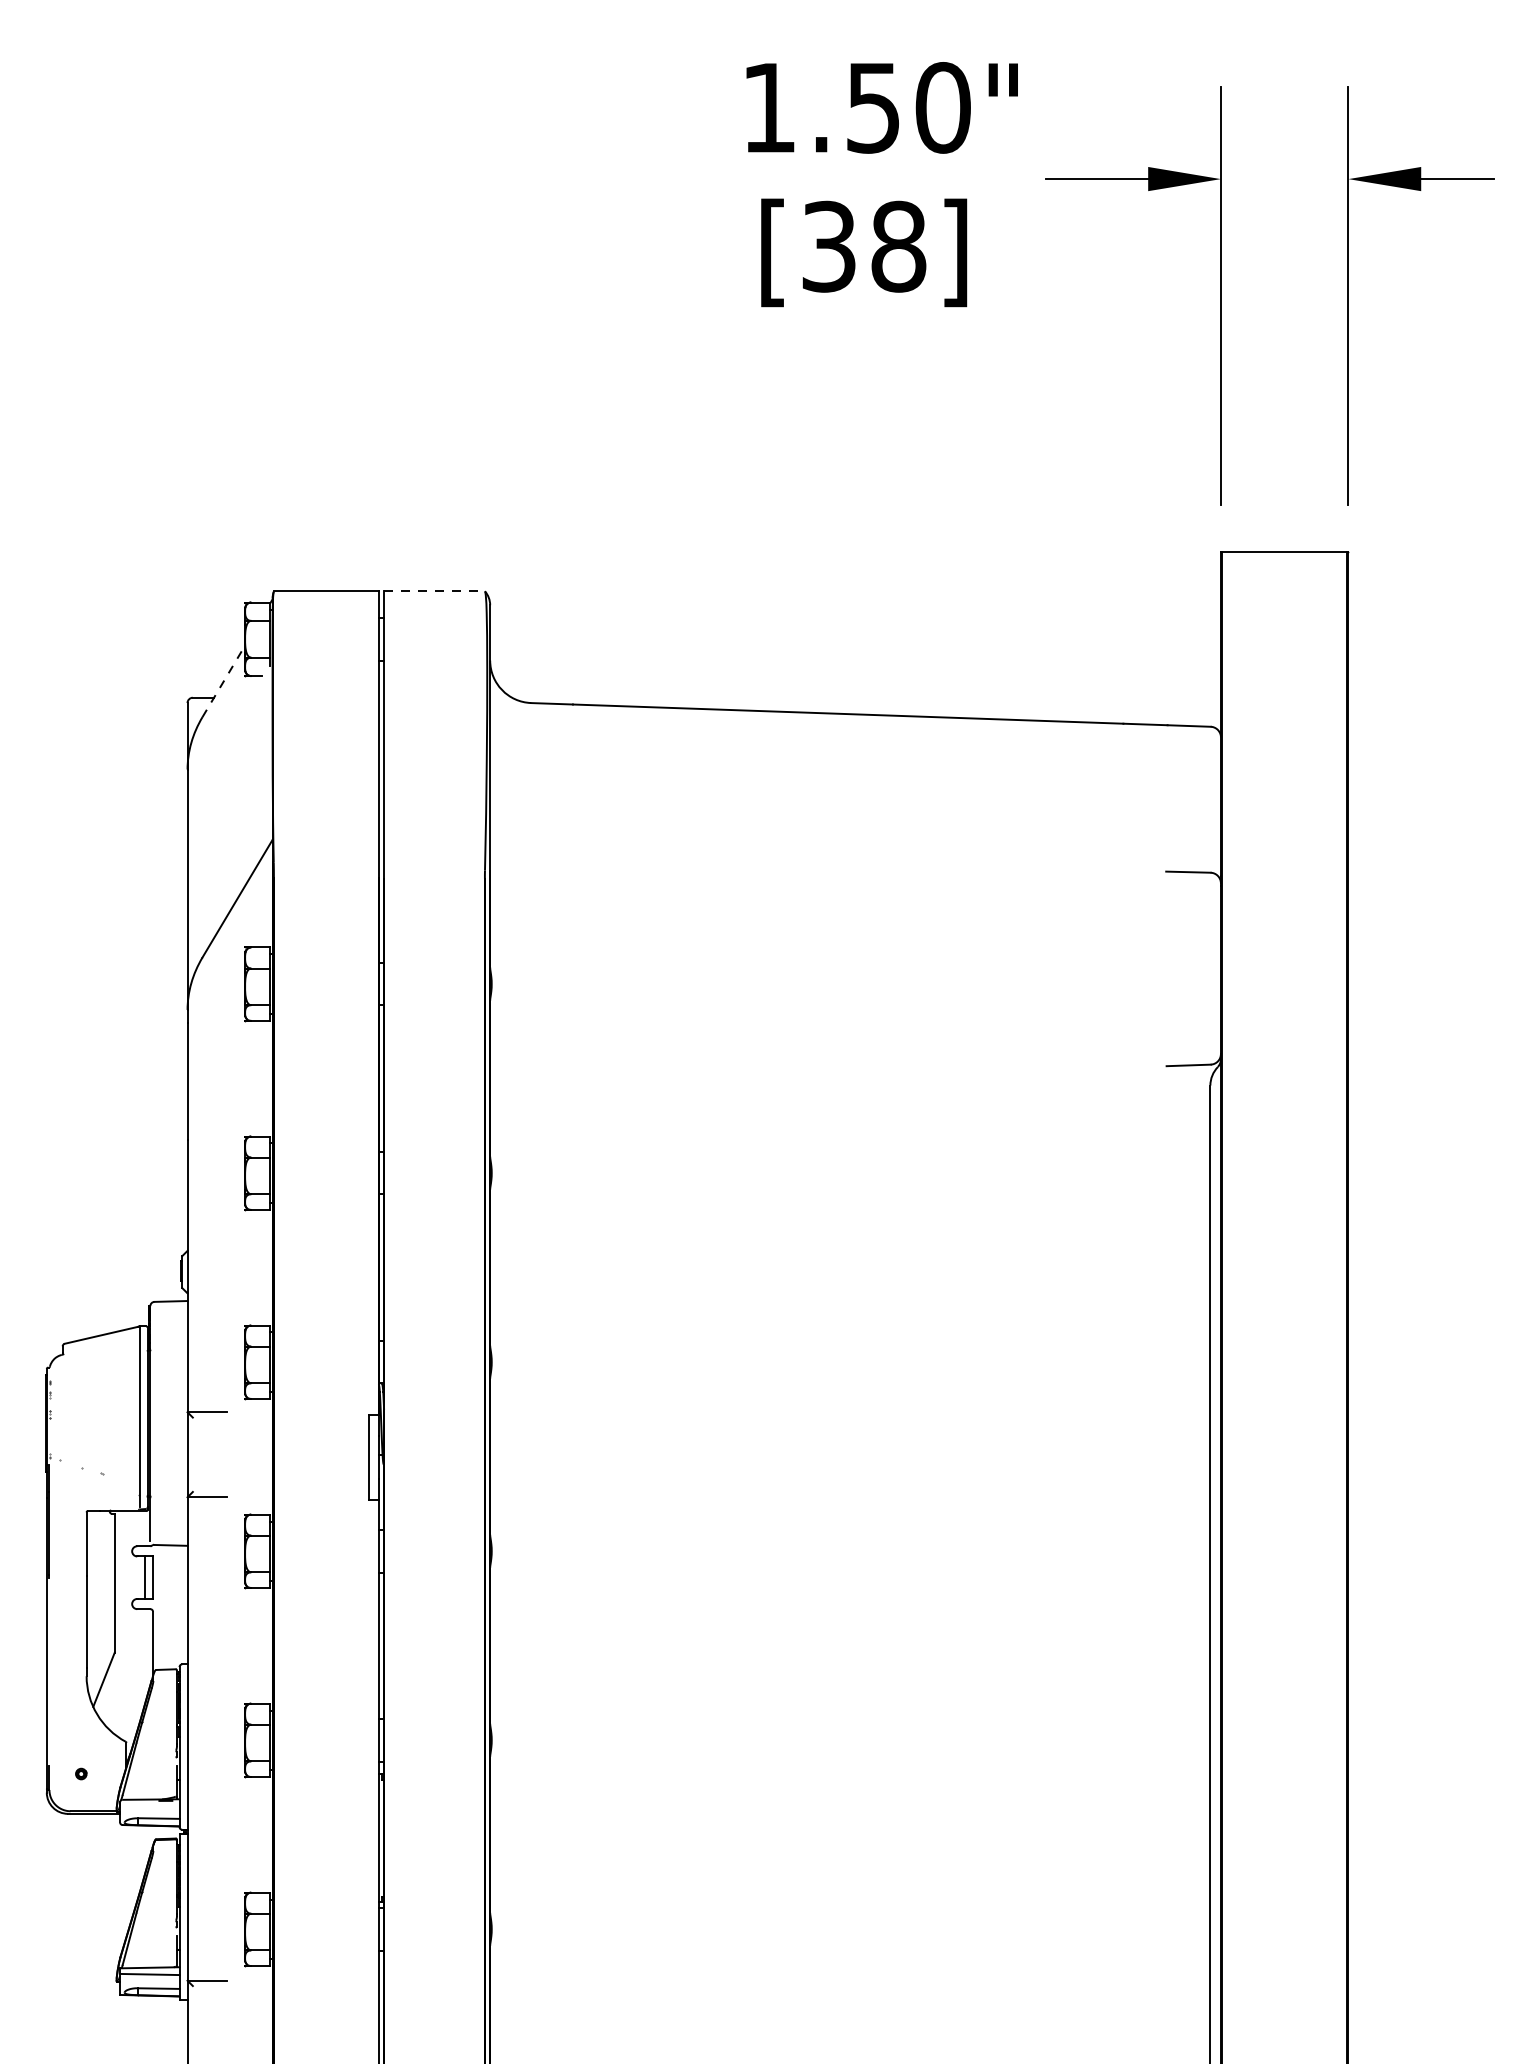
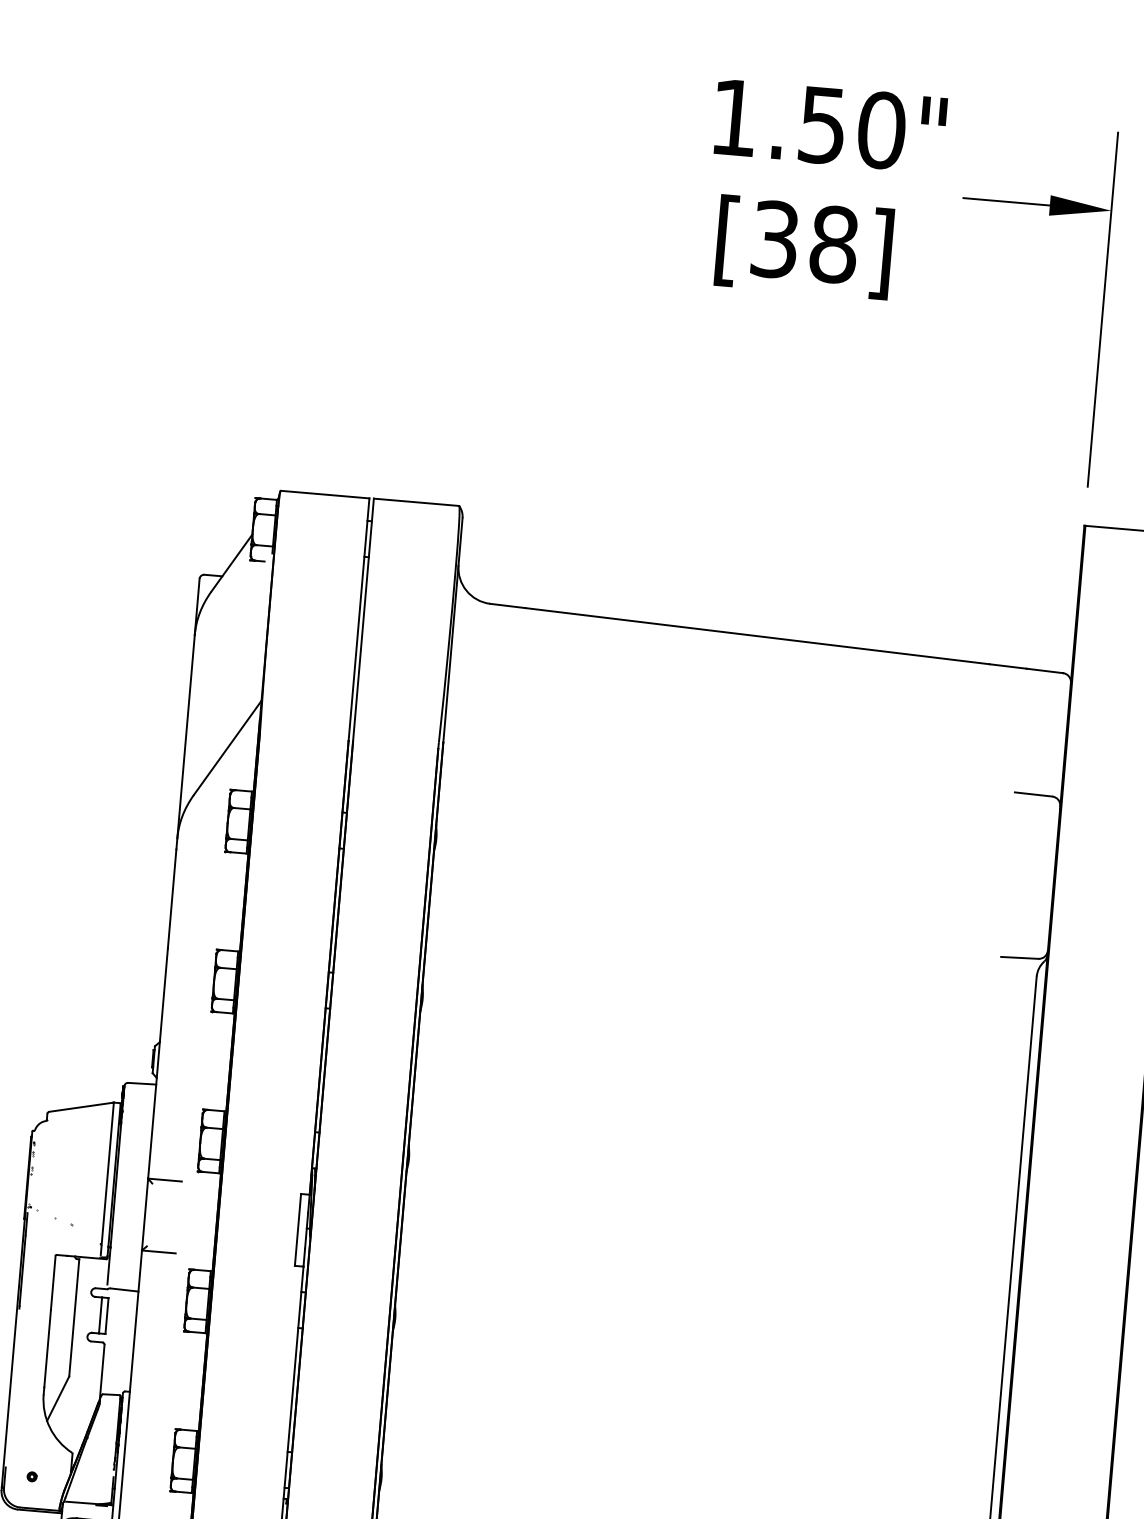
line: (435, 591) -> (417, 502), dashed -> solid
line: (223, 681) -> (231, 563), dashed -> solid

